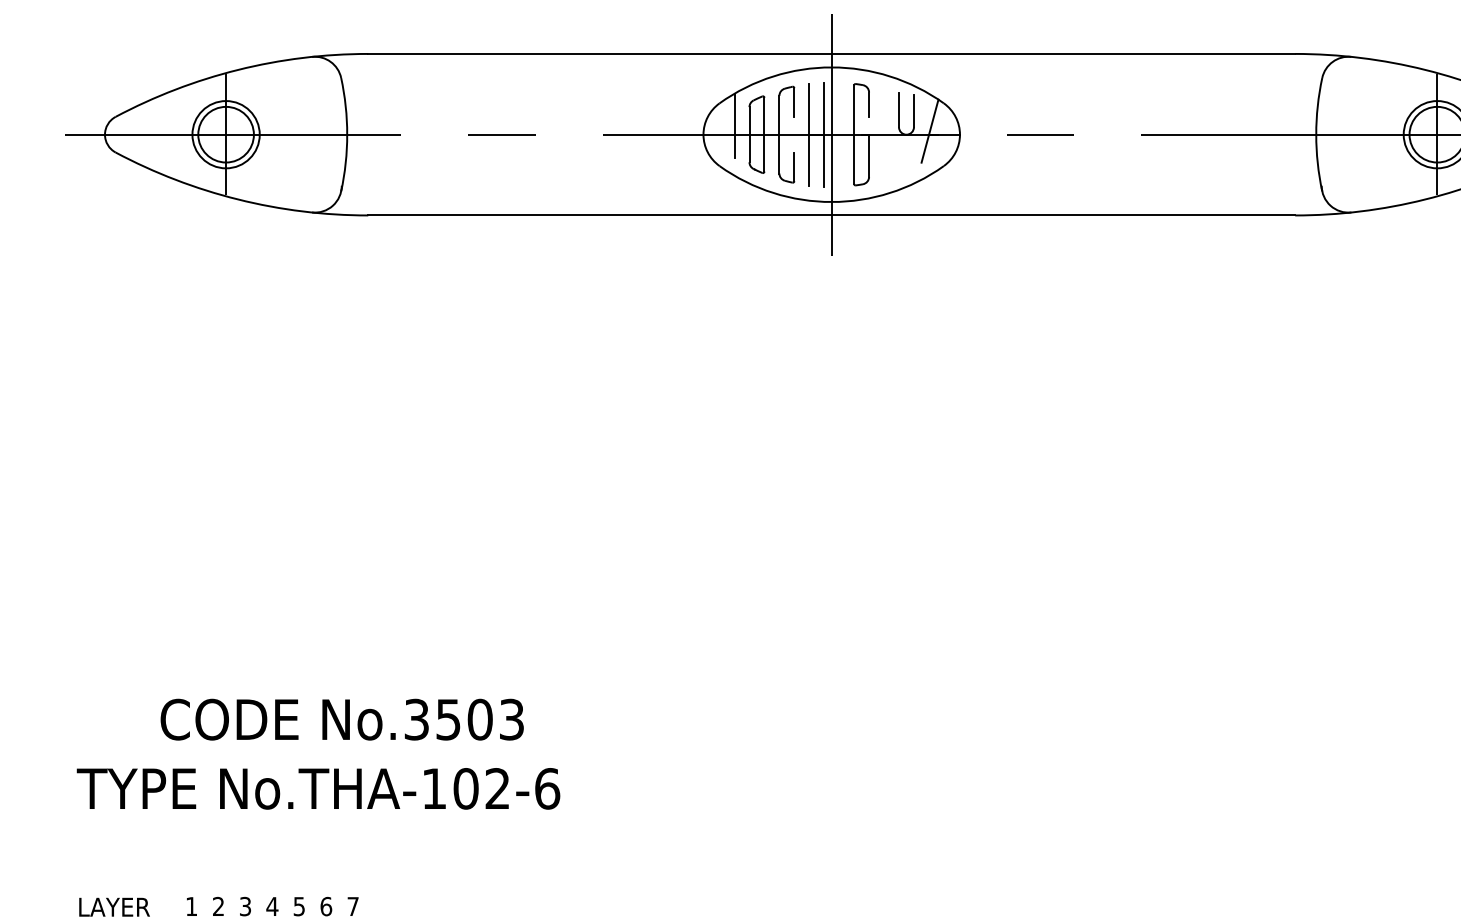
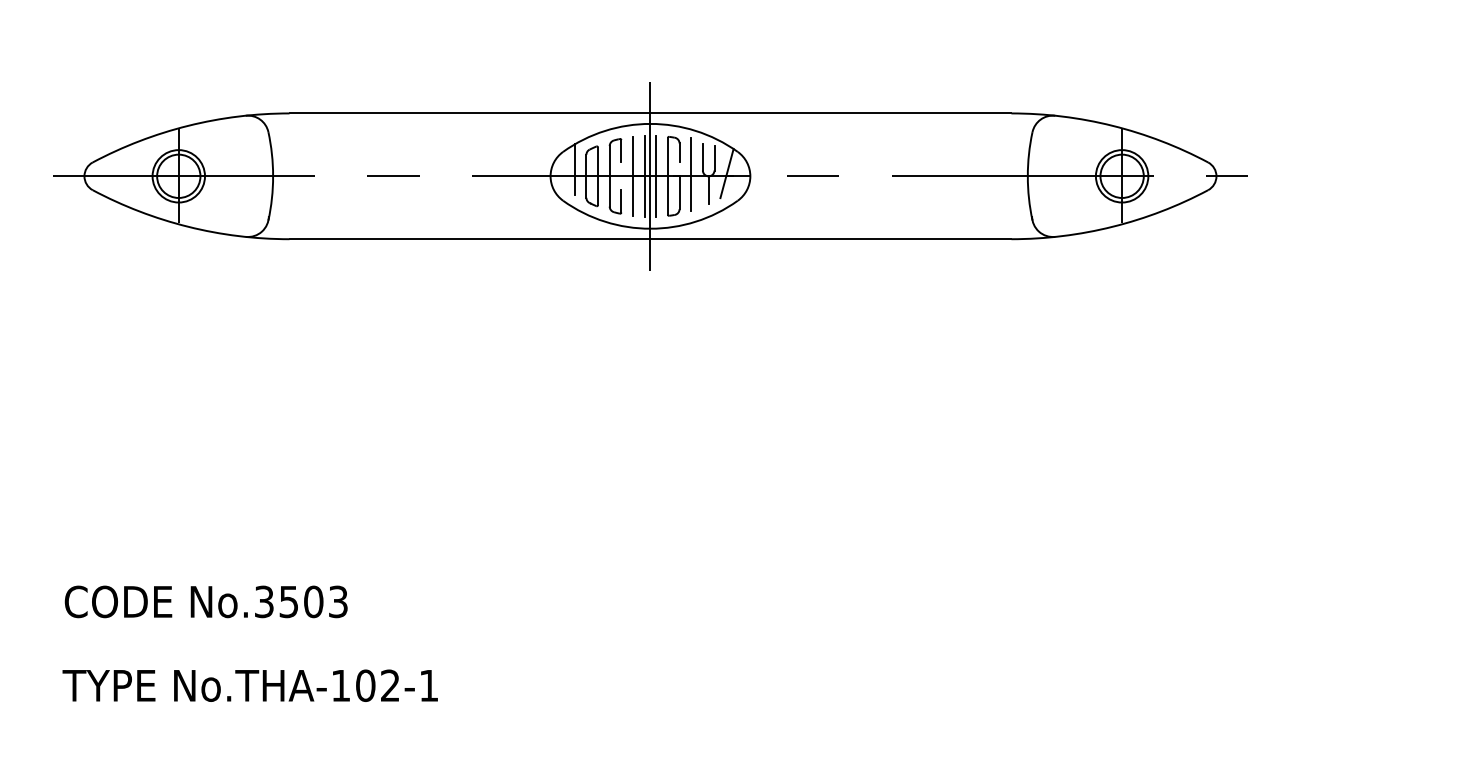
line: (884, 132) -> (691, 174), added
line: (839, 133) -> (656, 175), added
line: (906, 152) -> (708, 190), added
text: (341, 719) -> (205, 601), moved
text: (546, 788) -> (428, 685), No.THA-102-6 -> No.THA-102-1

